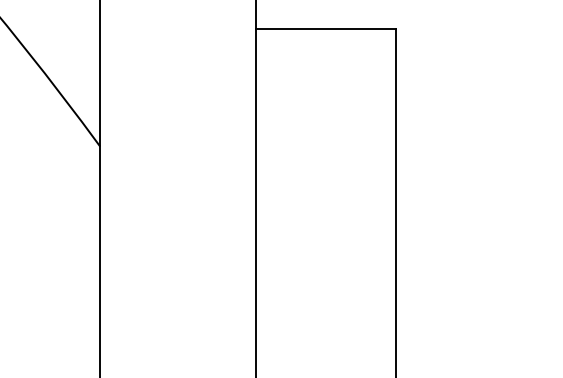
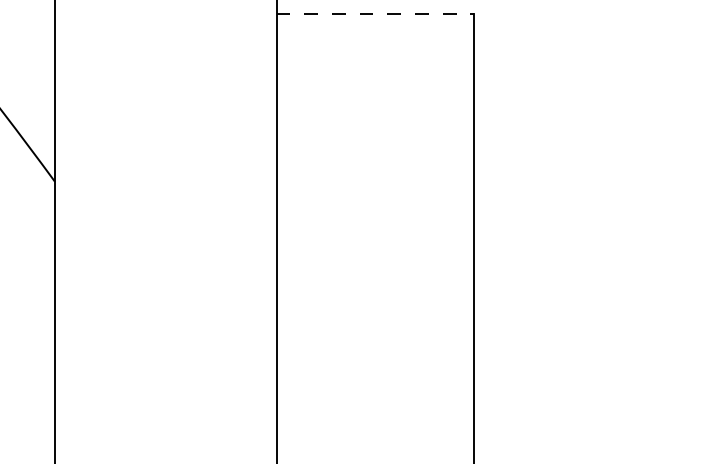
line: (326, 28) -> (375, 13), solid -> dashed

